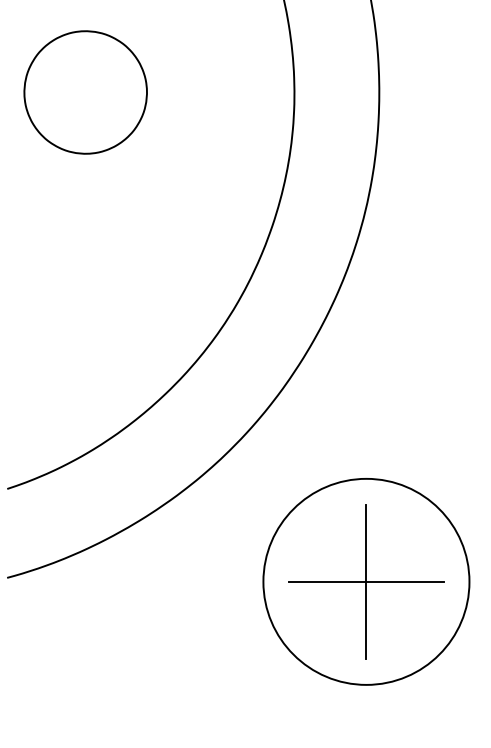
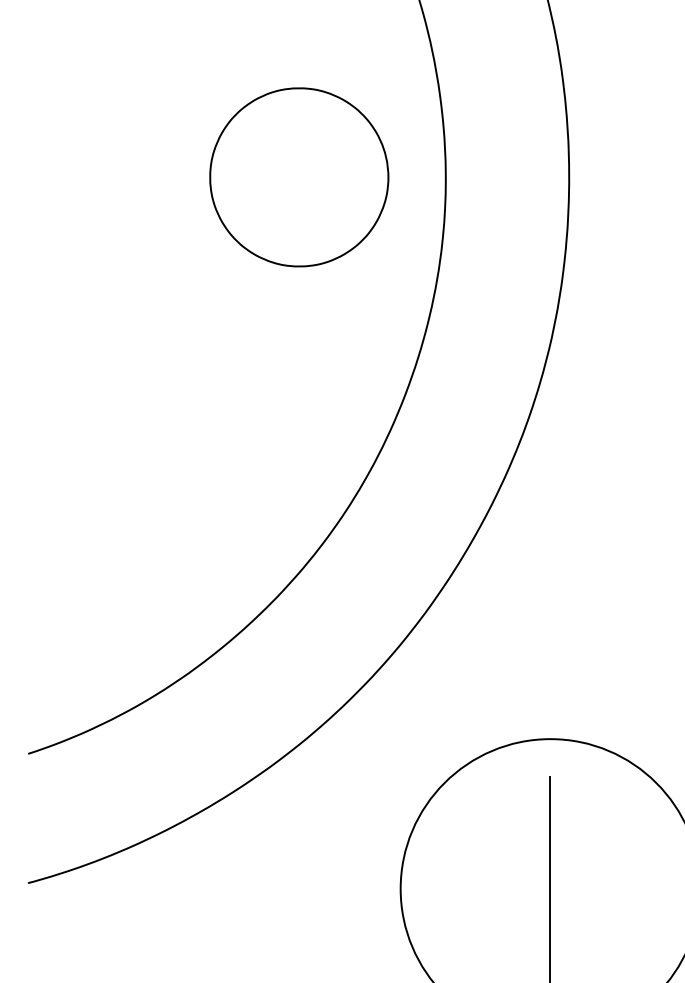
part: (85, 92) -> (299, 177), moved
line: (366, 581) -> (550, 888), removed

